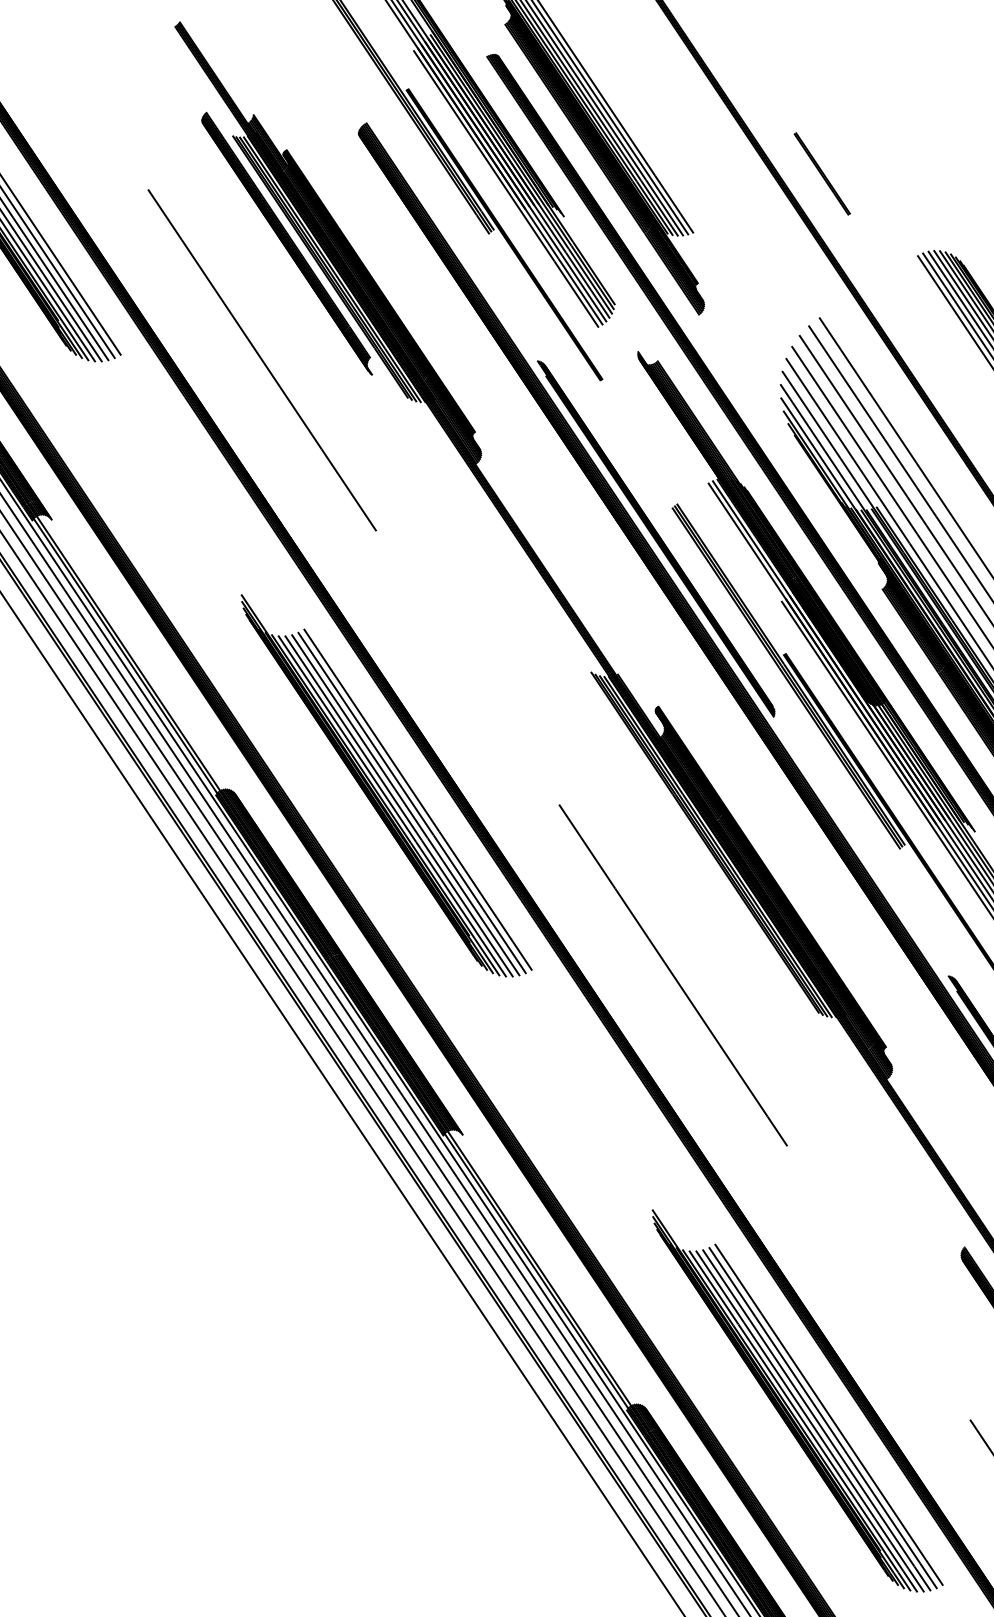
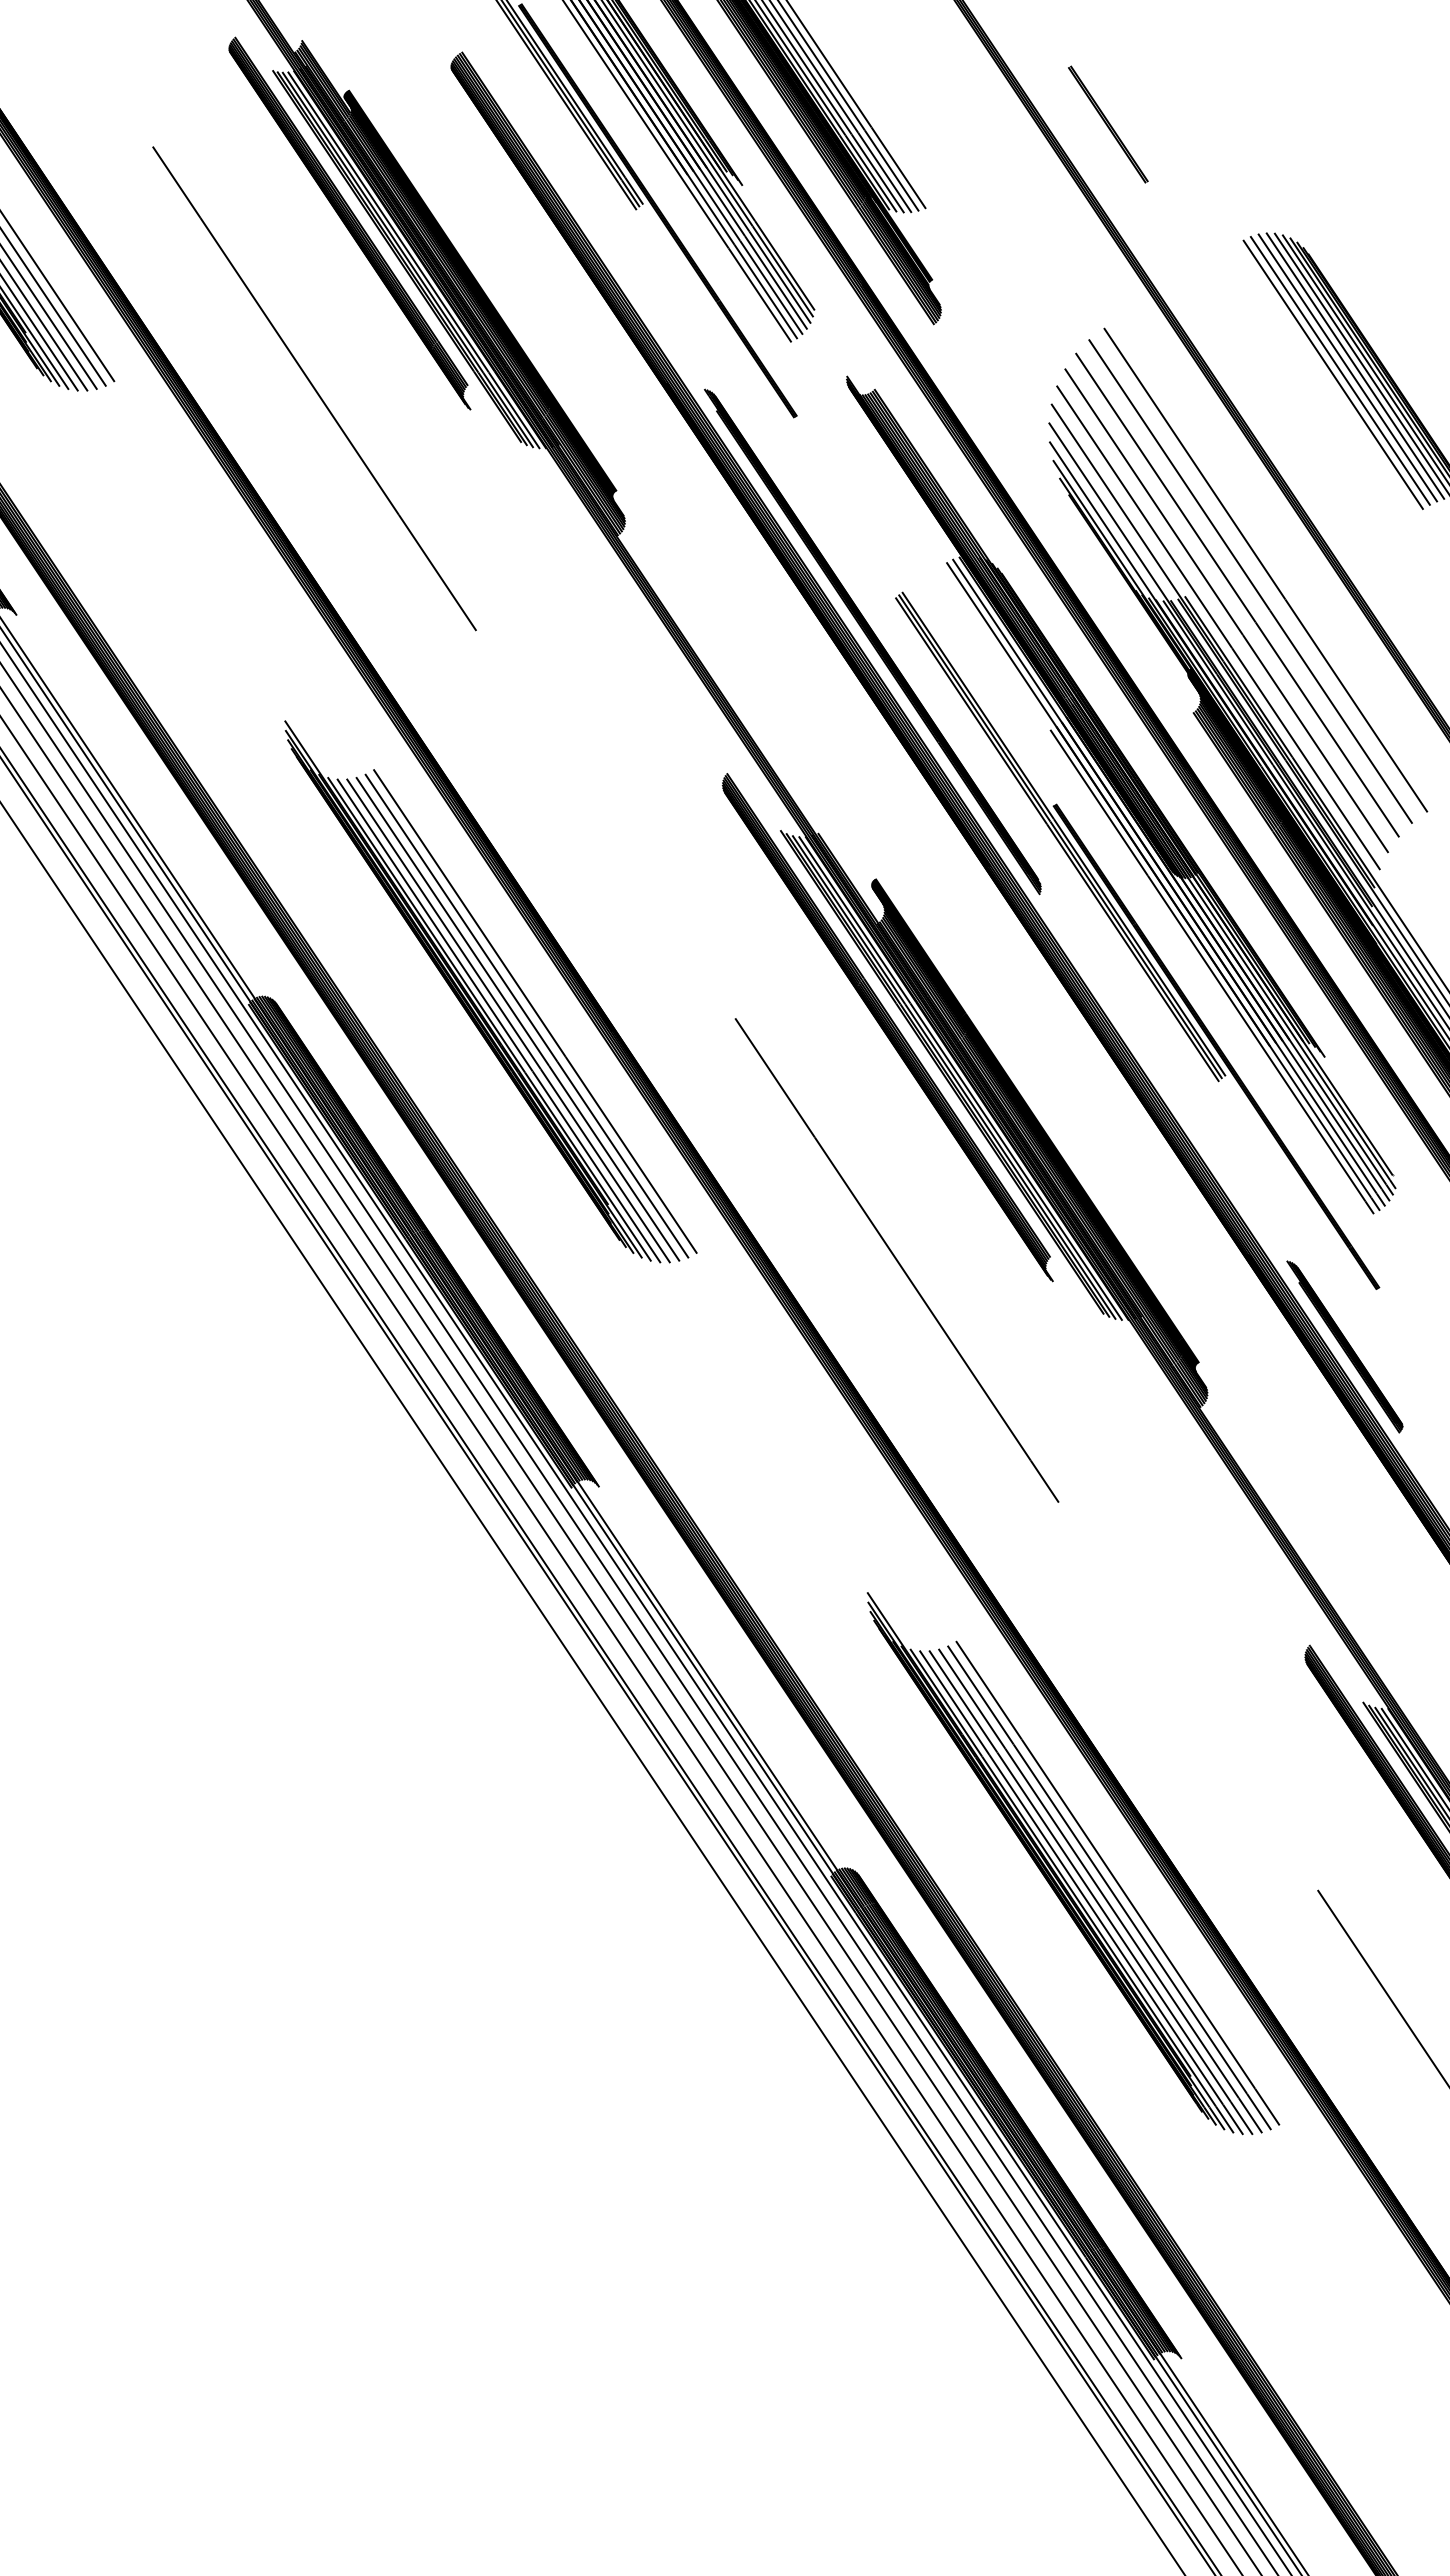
part: (666, 811) -> (887, 1027), added

